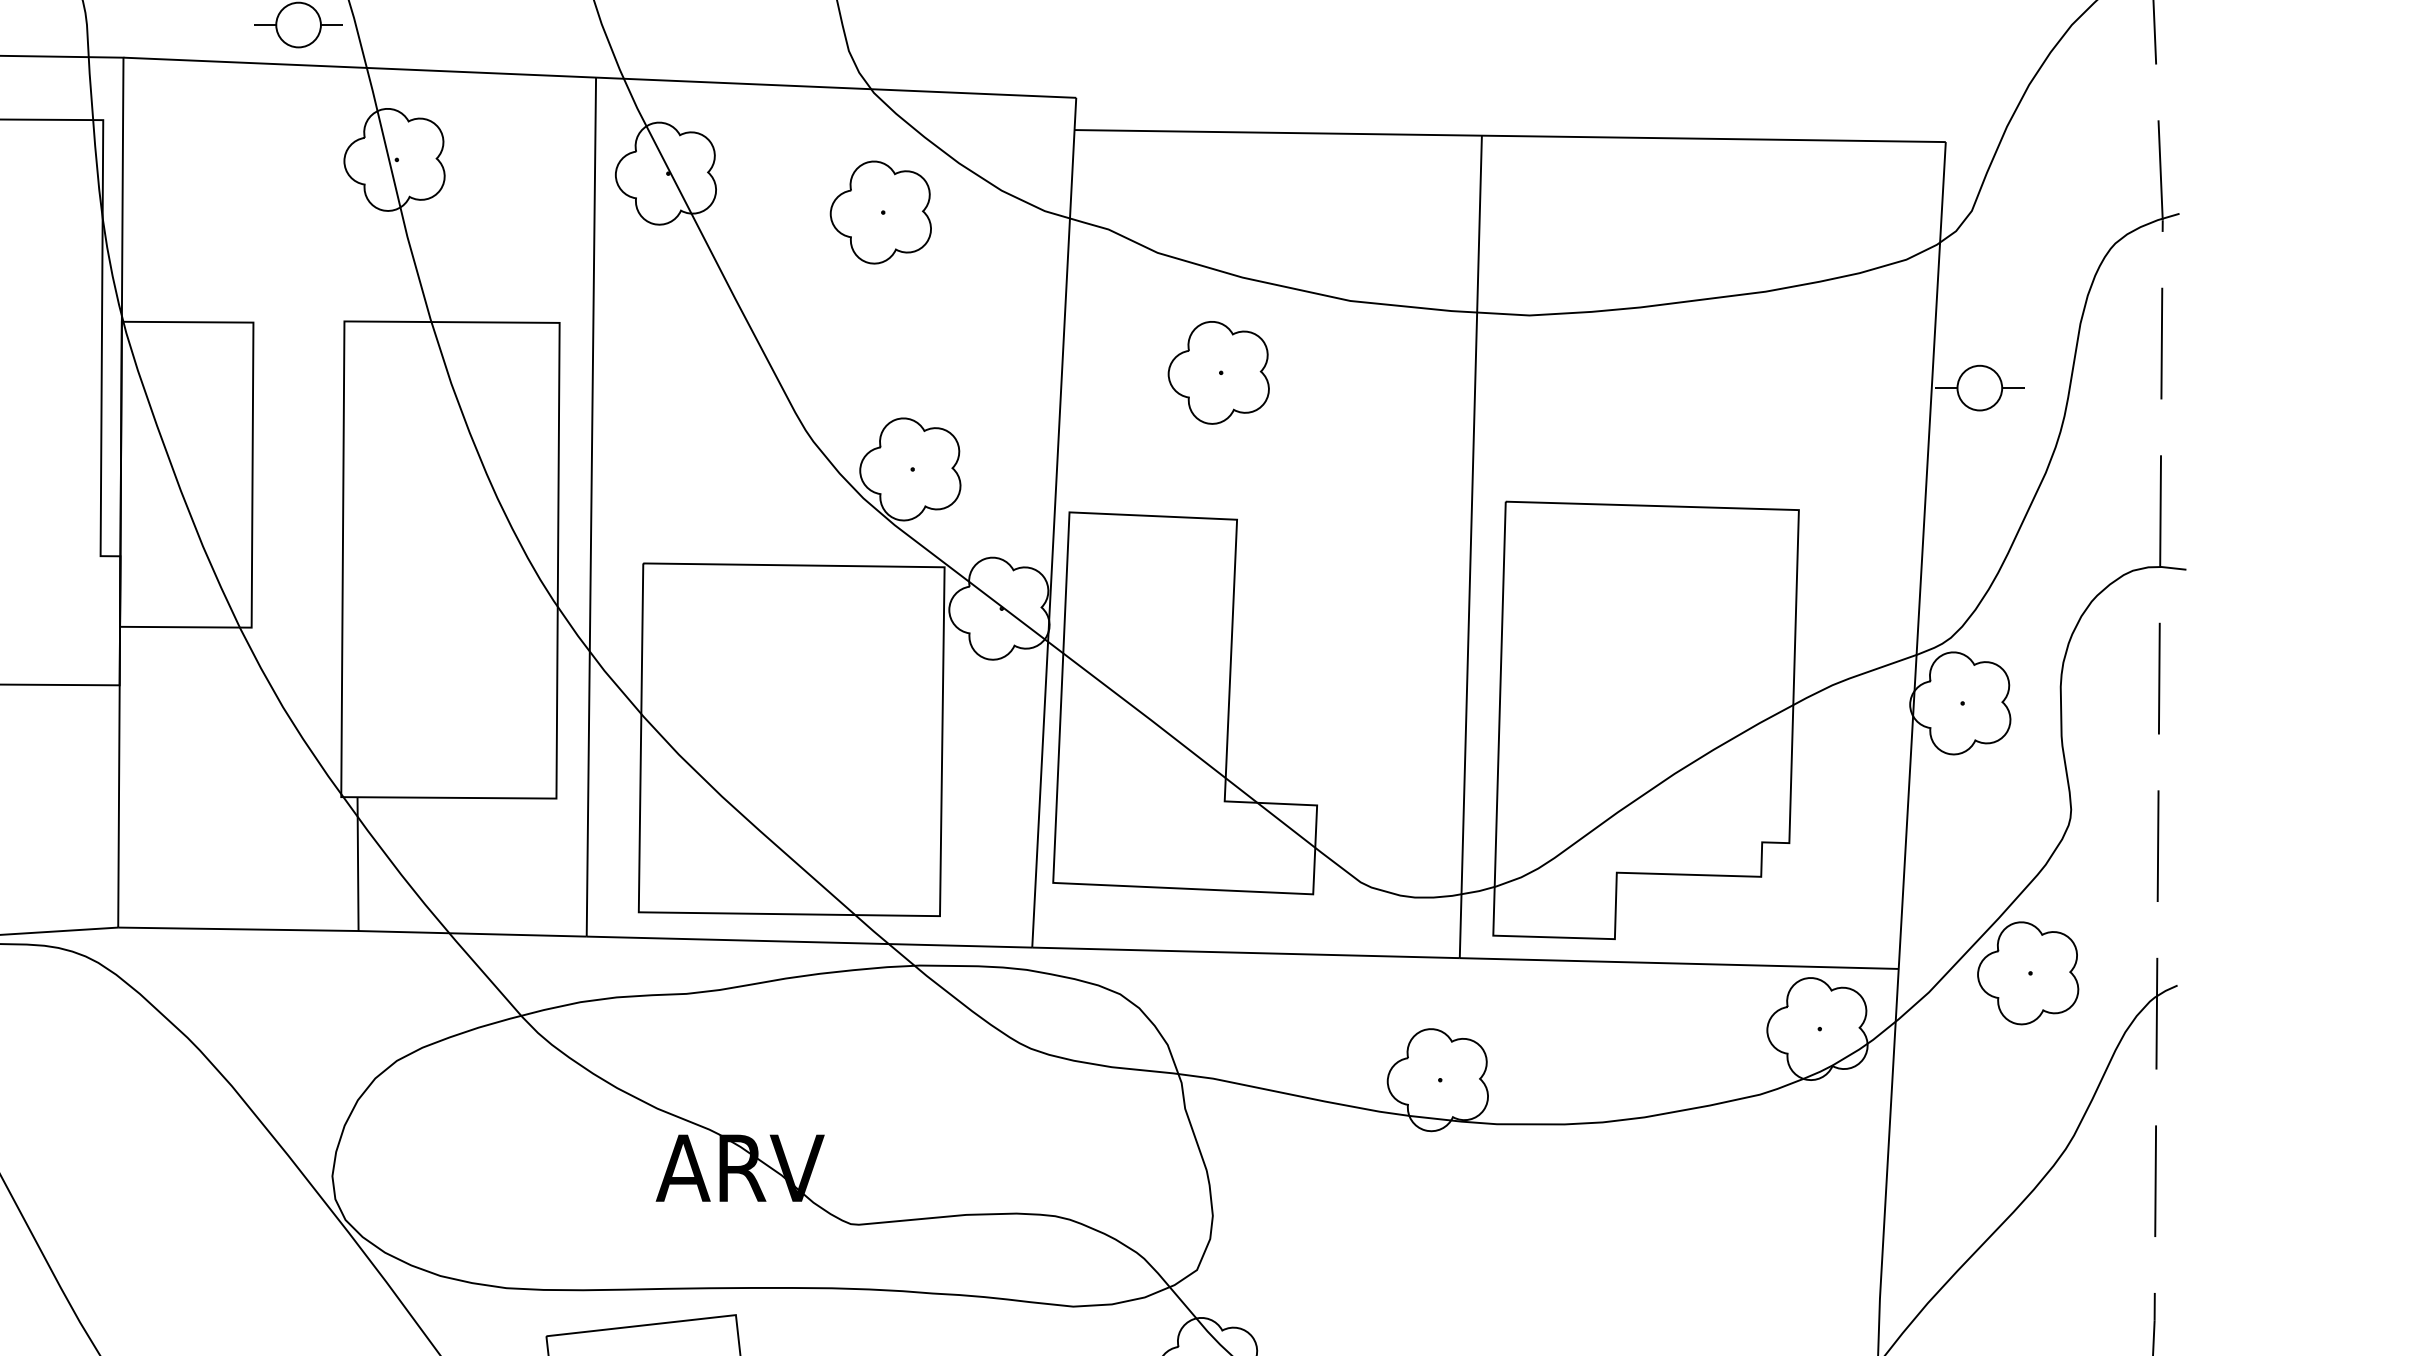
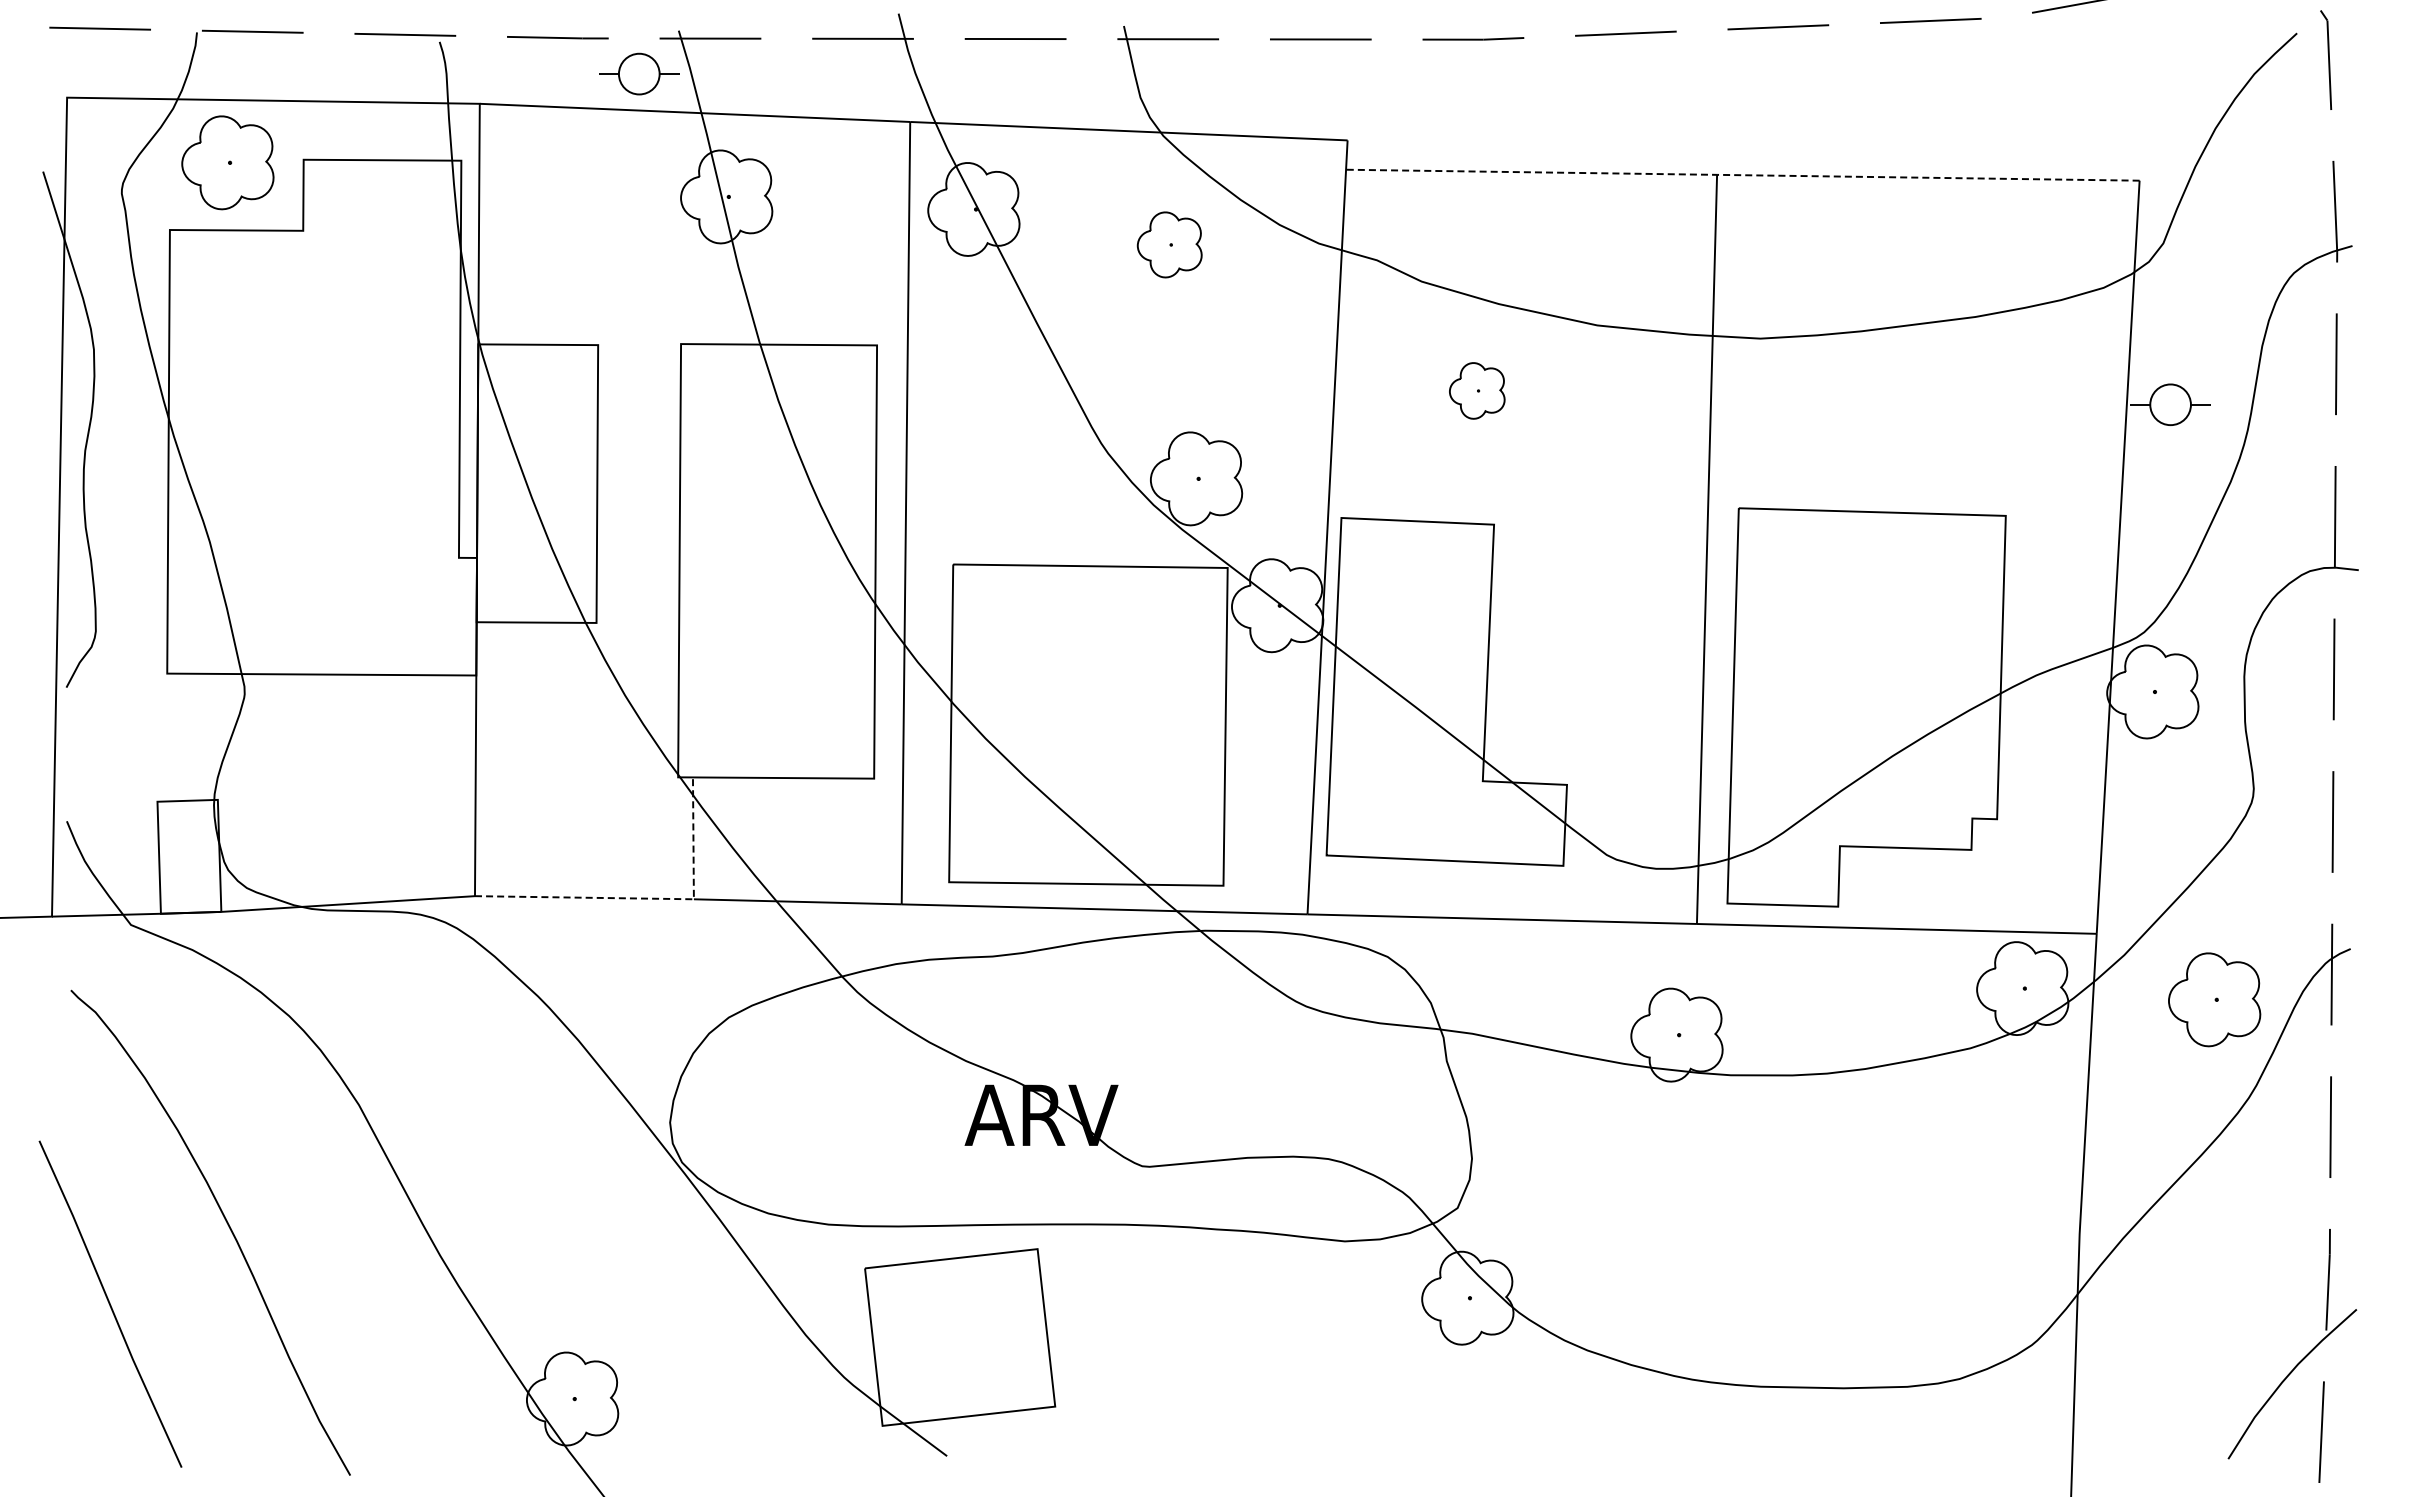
line: (1509, 136) -> (1742, 175), solid -> dashed
part: (880, 212) -> (1169, 244), size x0.7
part: (1217, 372) -> (1476, 390), size x0.6
line: (305, 930) -> (645, 898), solid -> dashed
part: (2028, 972) -> (2214, 999), moved

